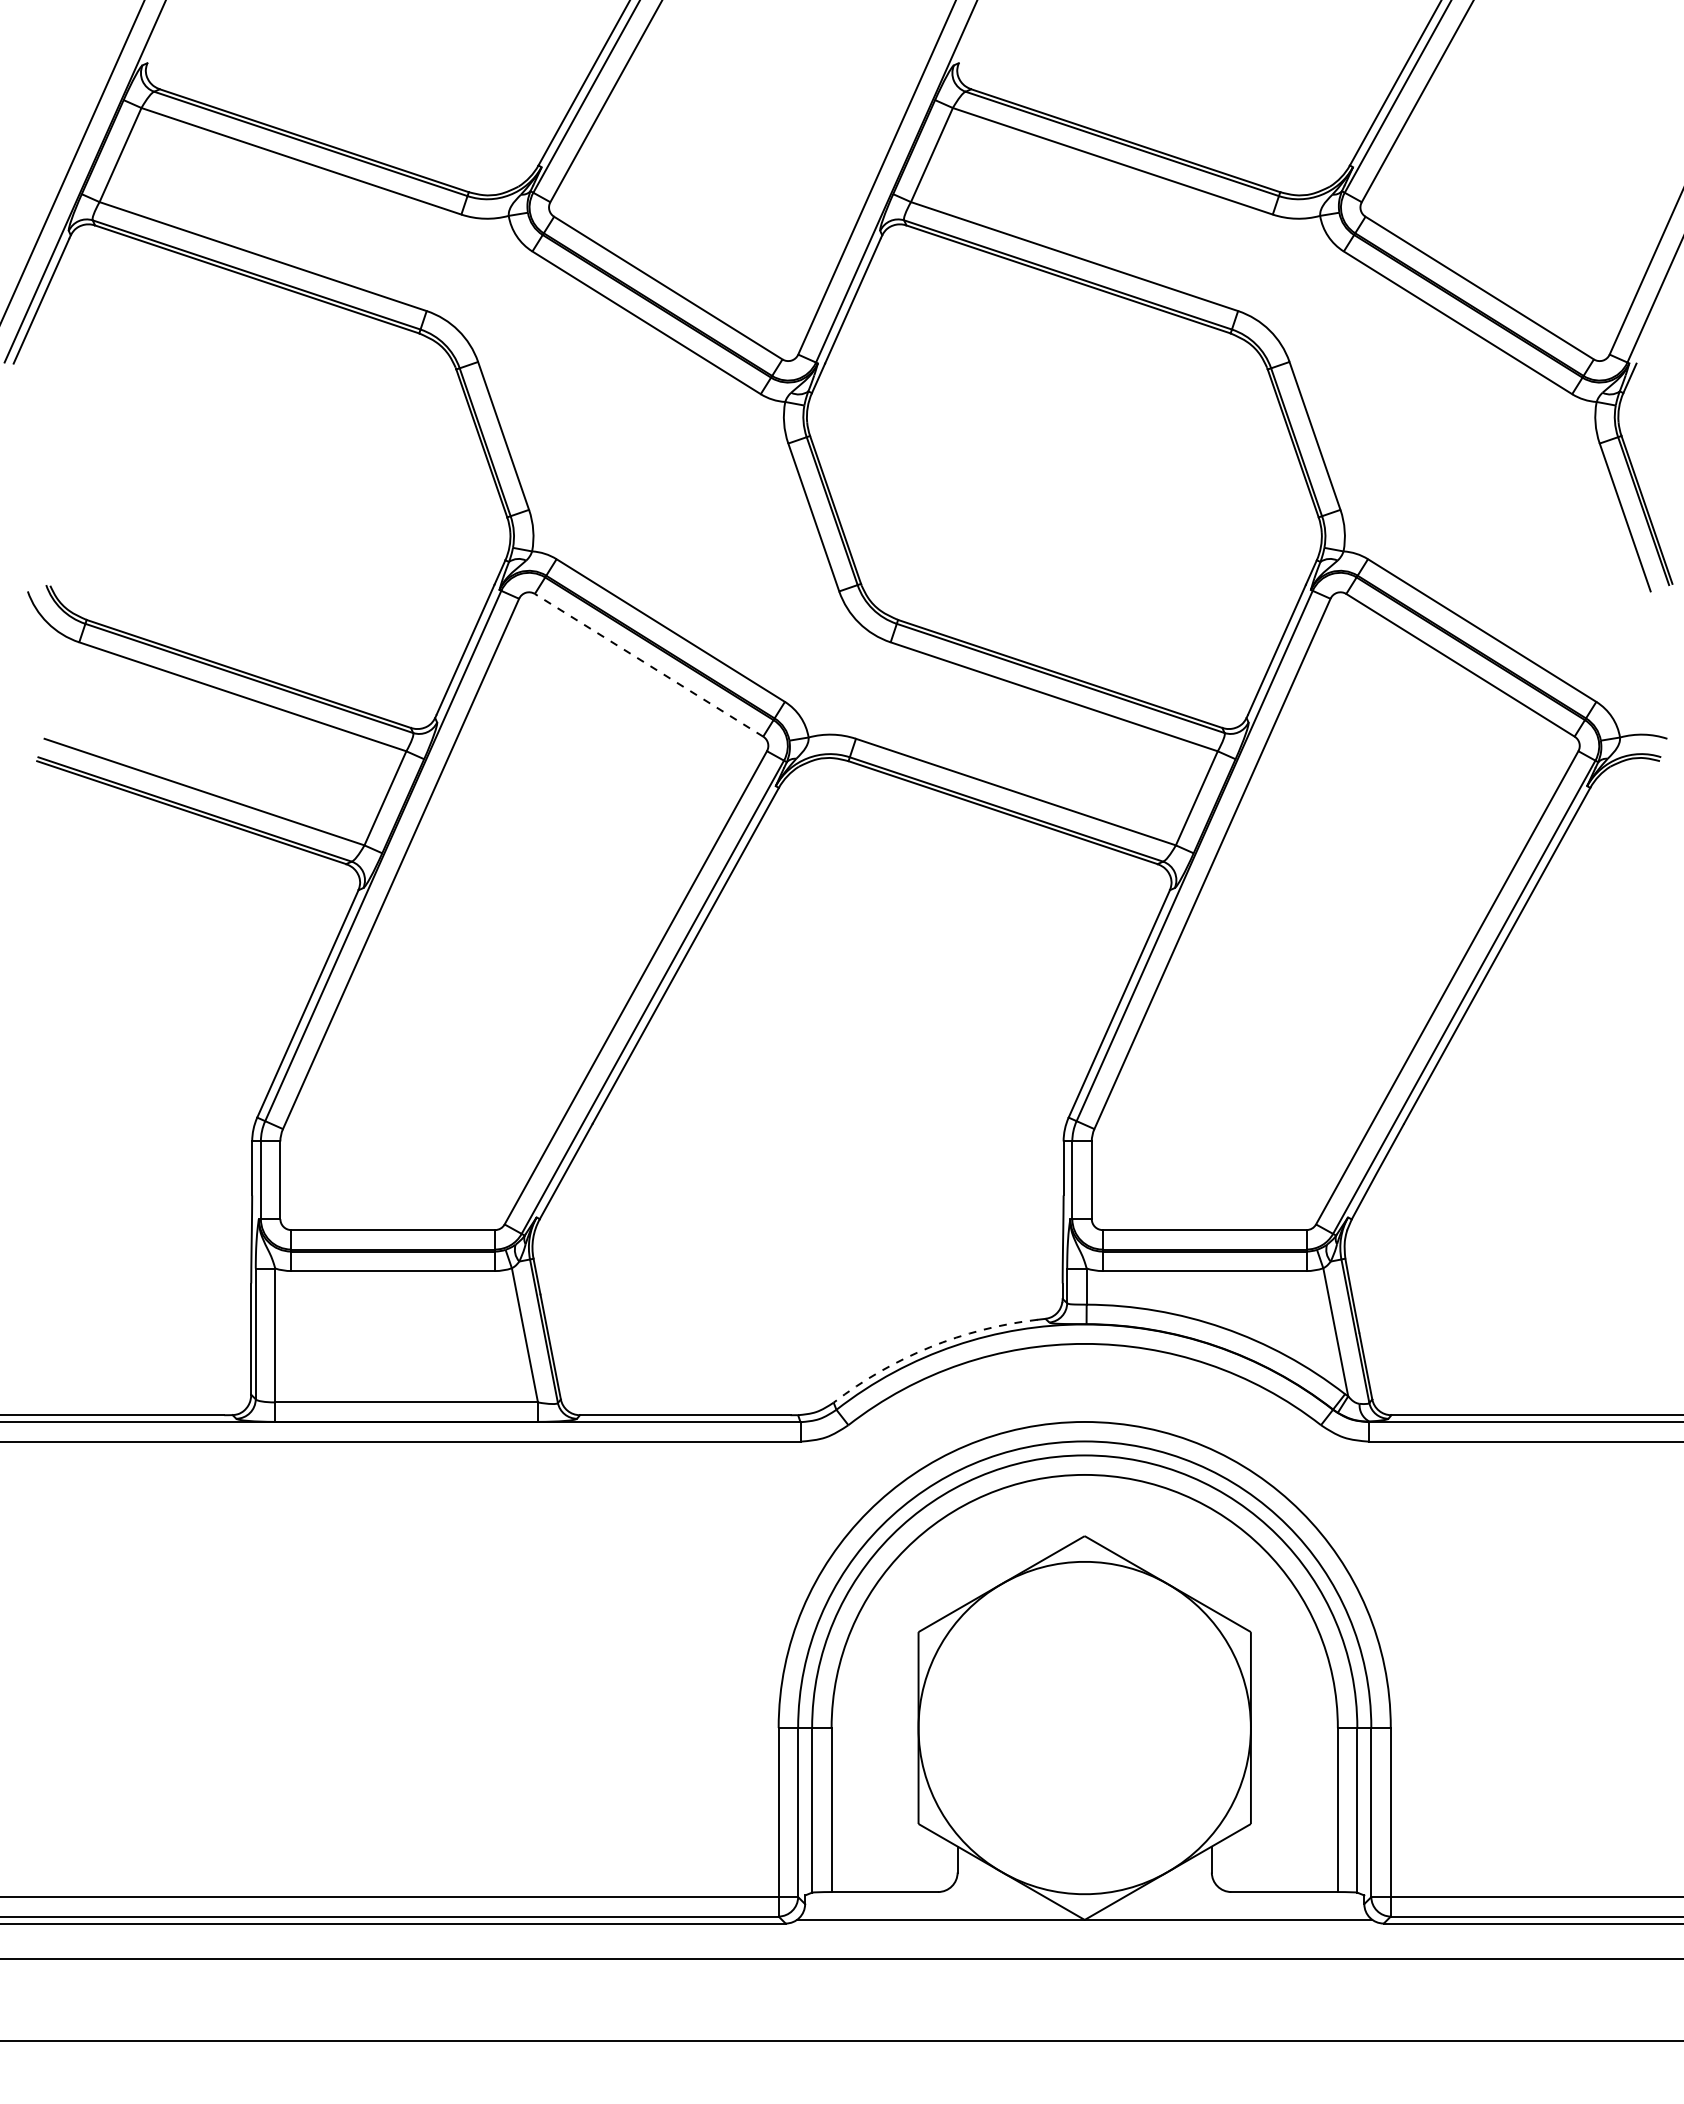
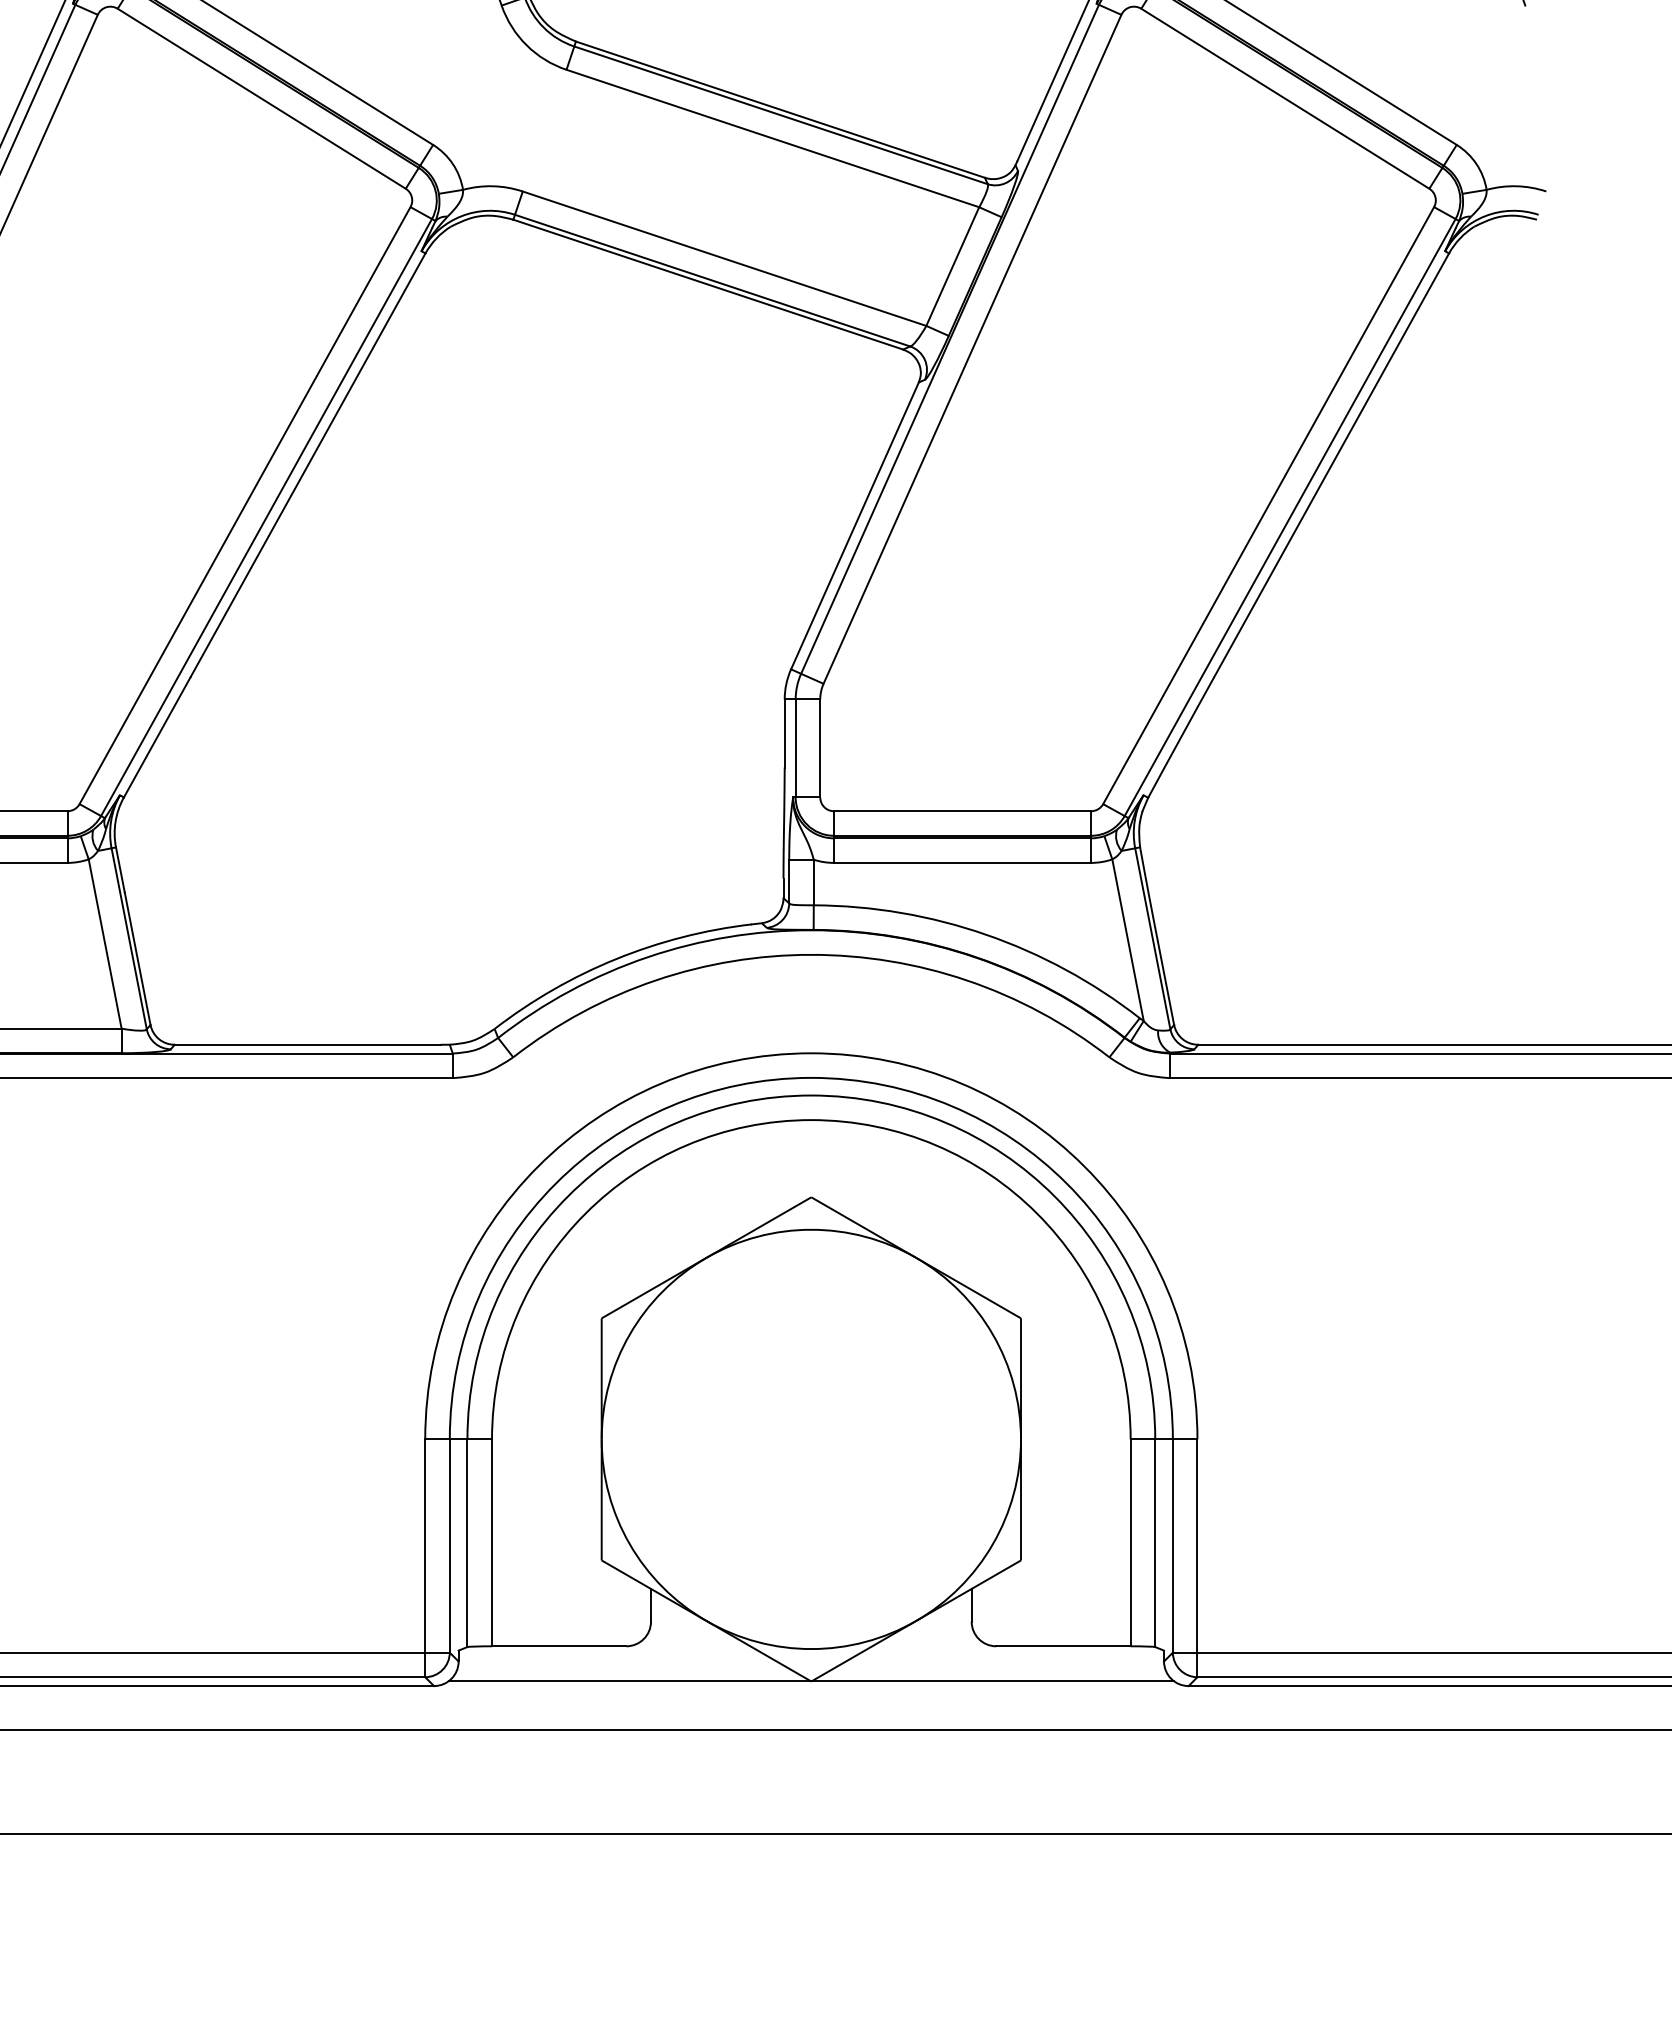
line: (649, 665) -> (262, 99), dashed -> solid
arc: (930, 1347) -> (616, 959), dashed -> solid

